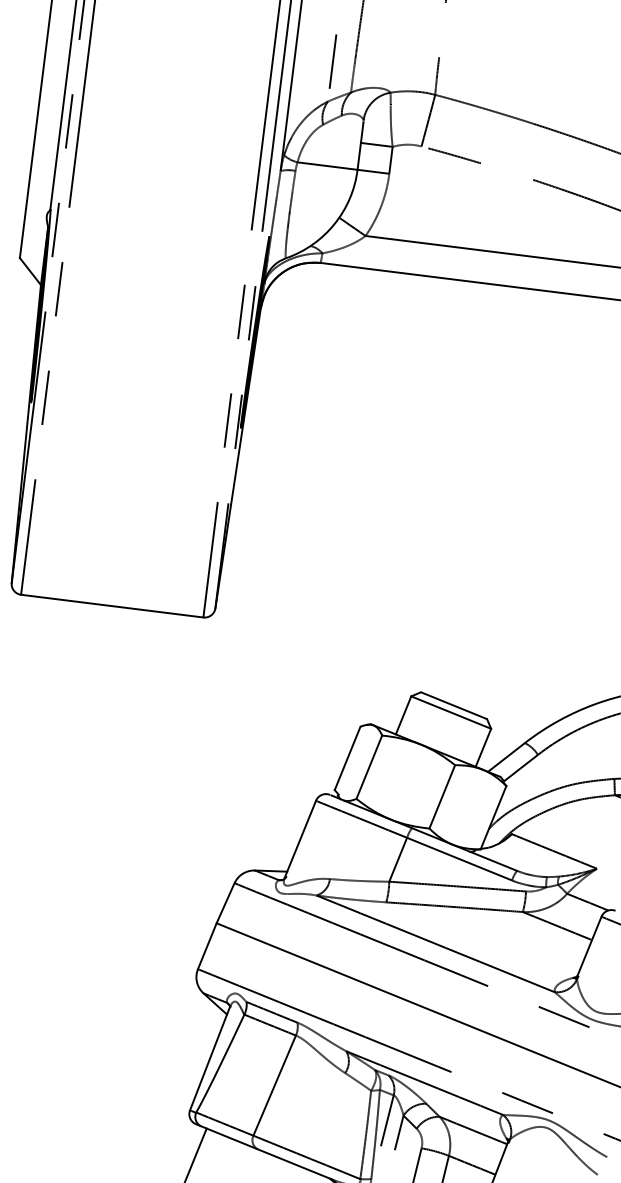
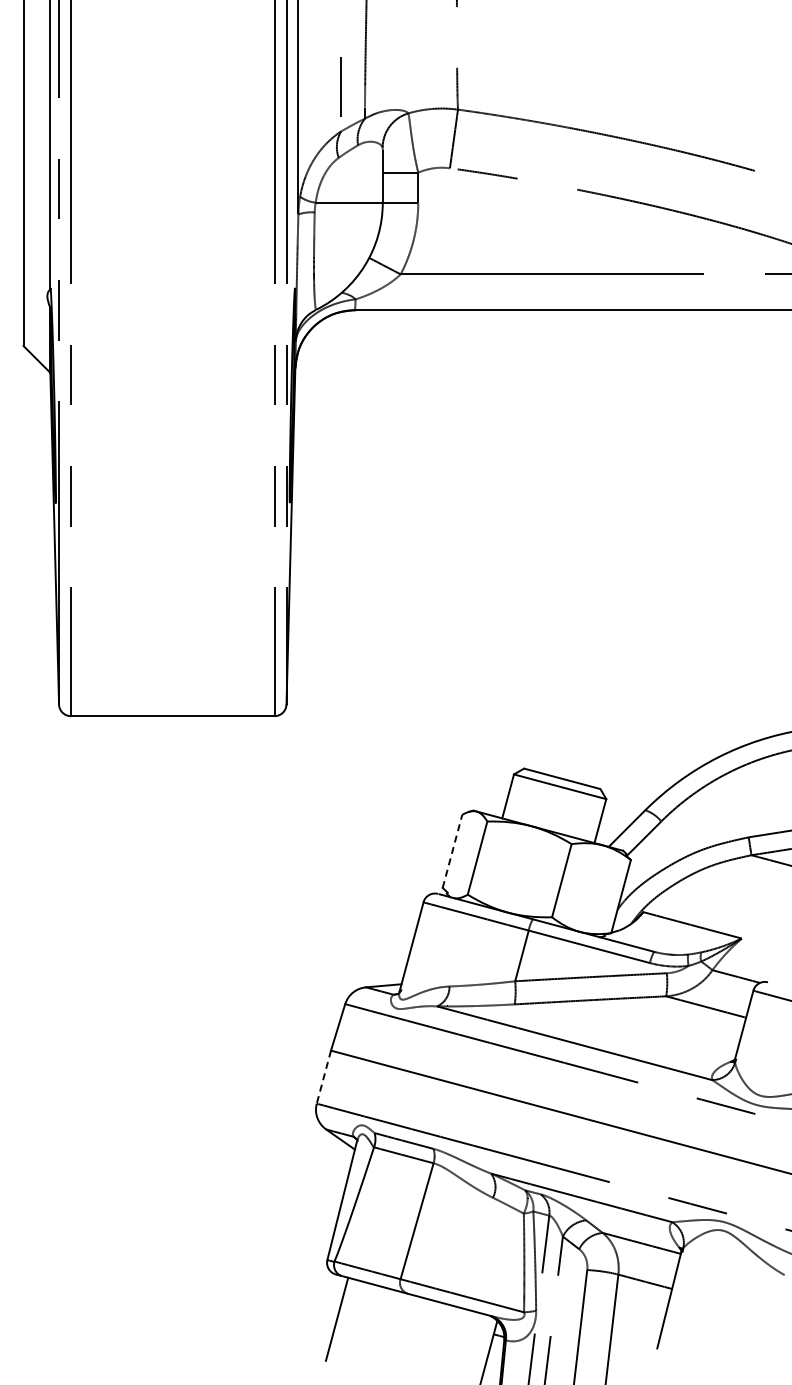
line: (347, 758) -> (452, 851), solid -> dashed
line: (206, 946) -> (323, 1077), solid -> dashed

